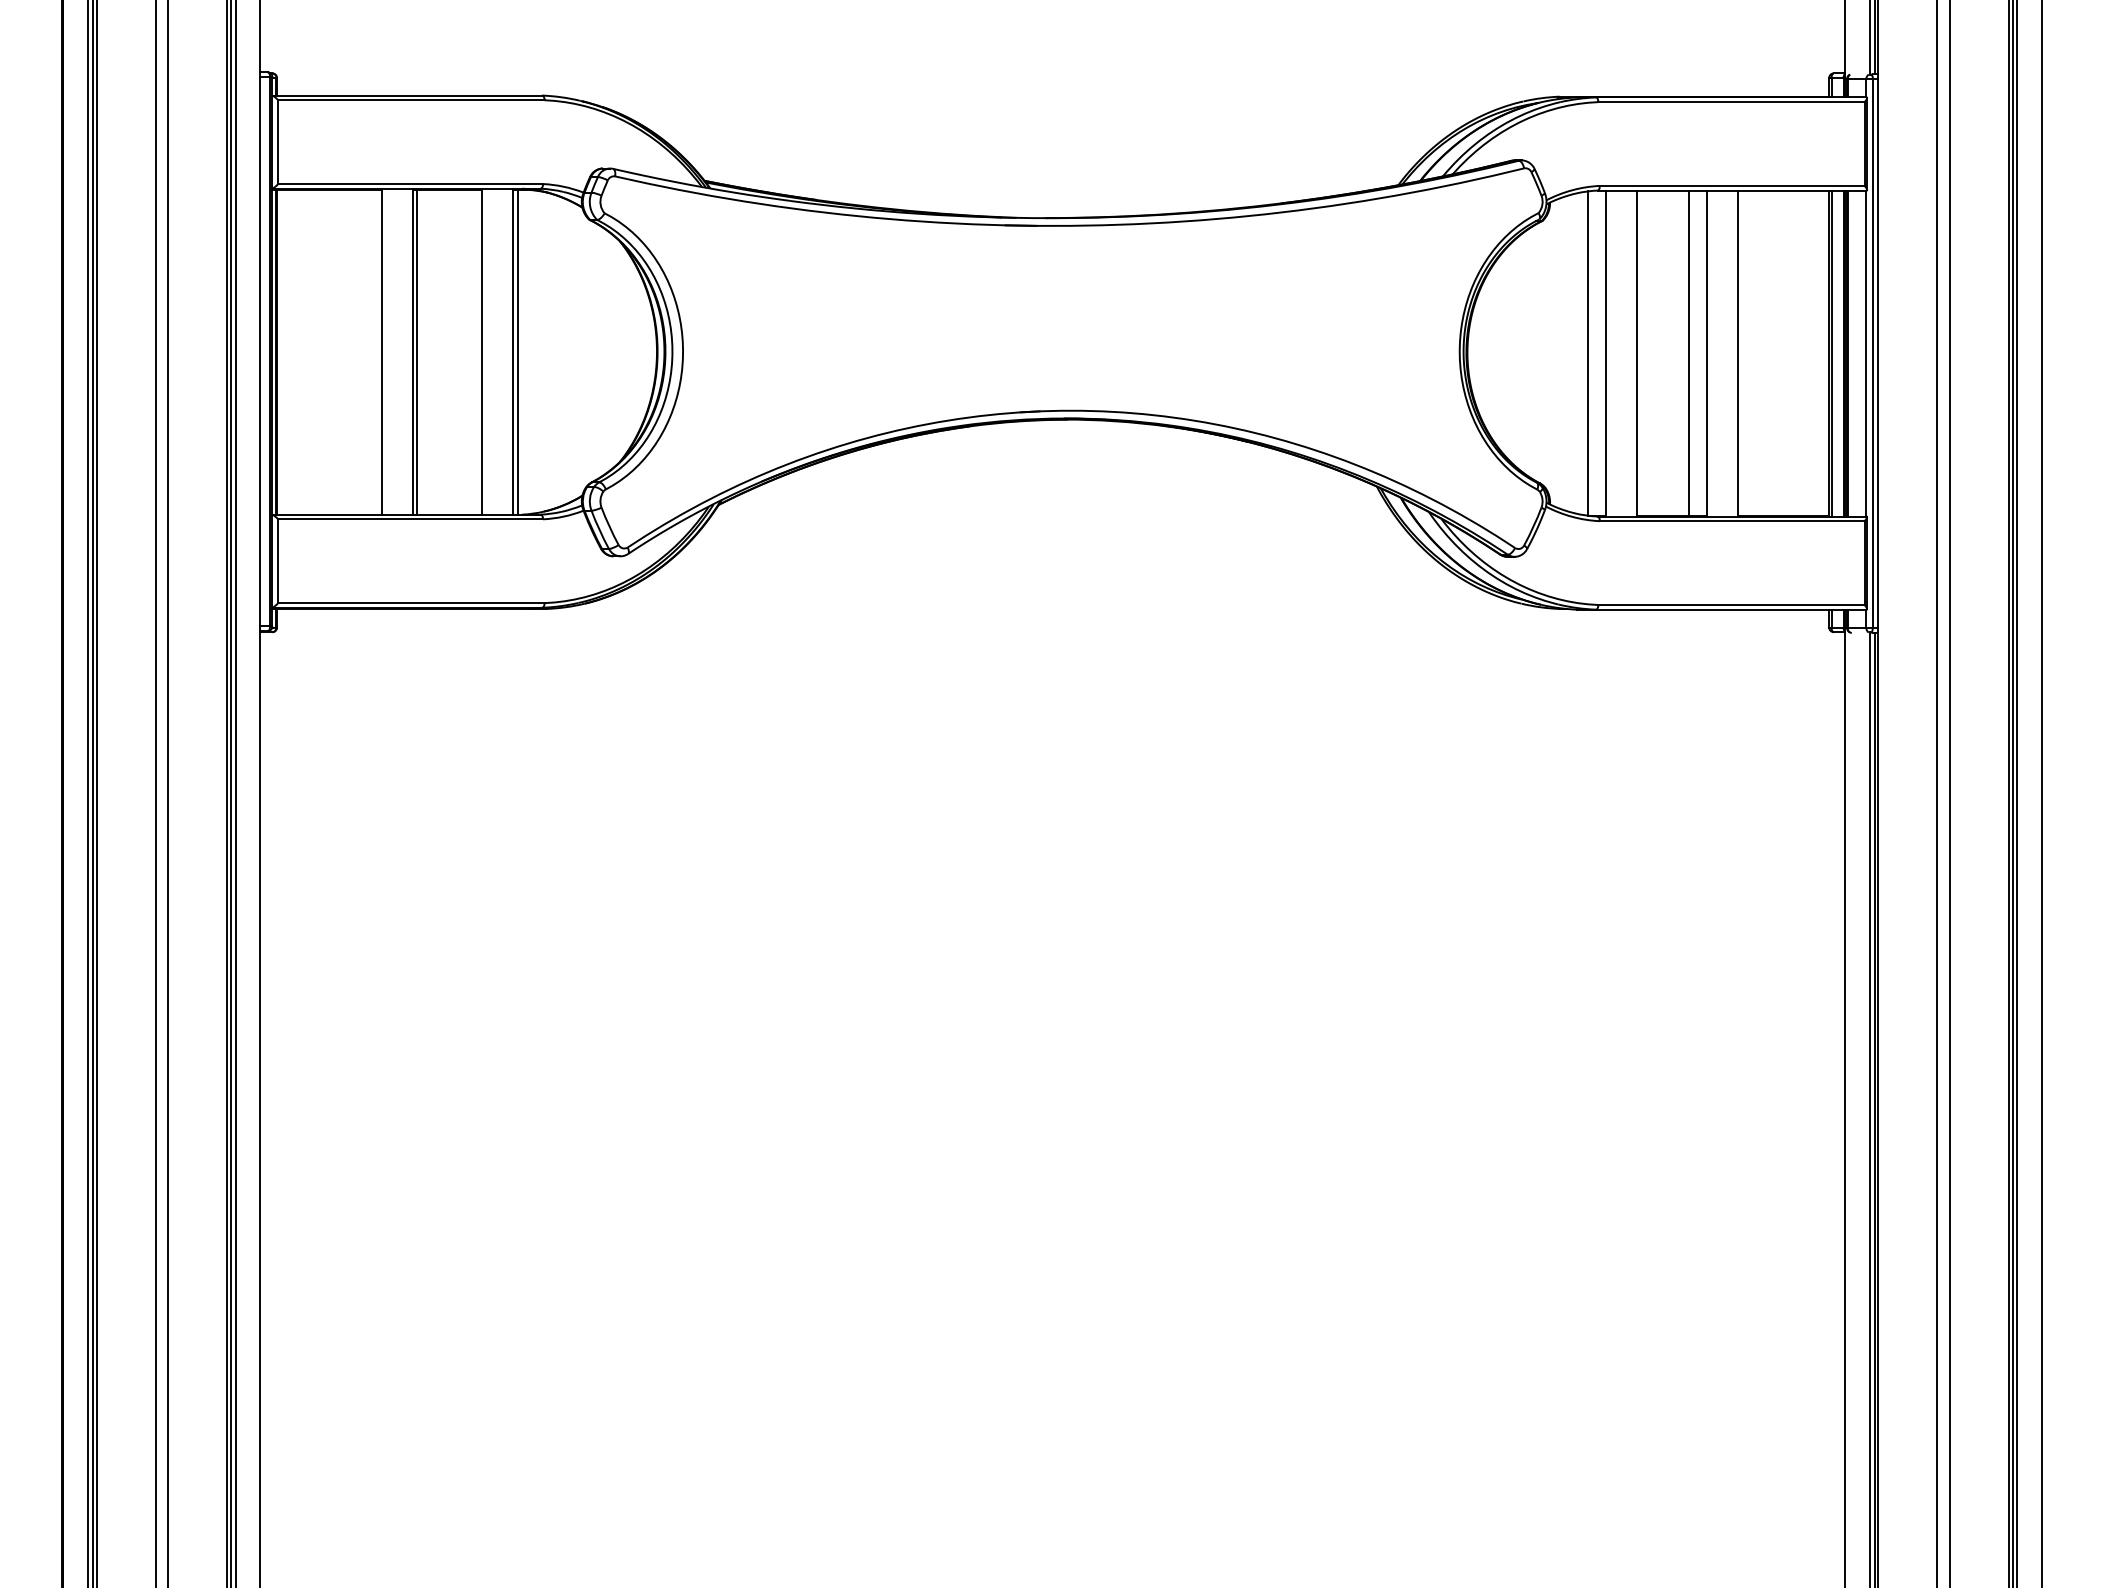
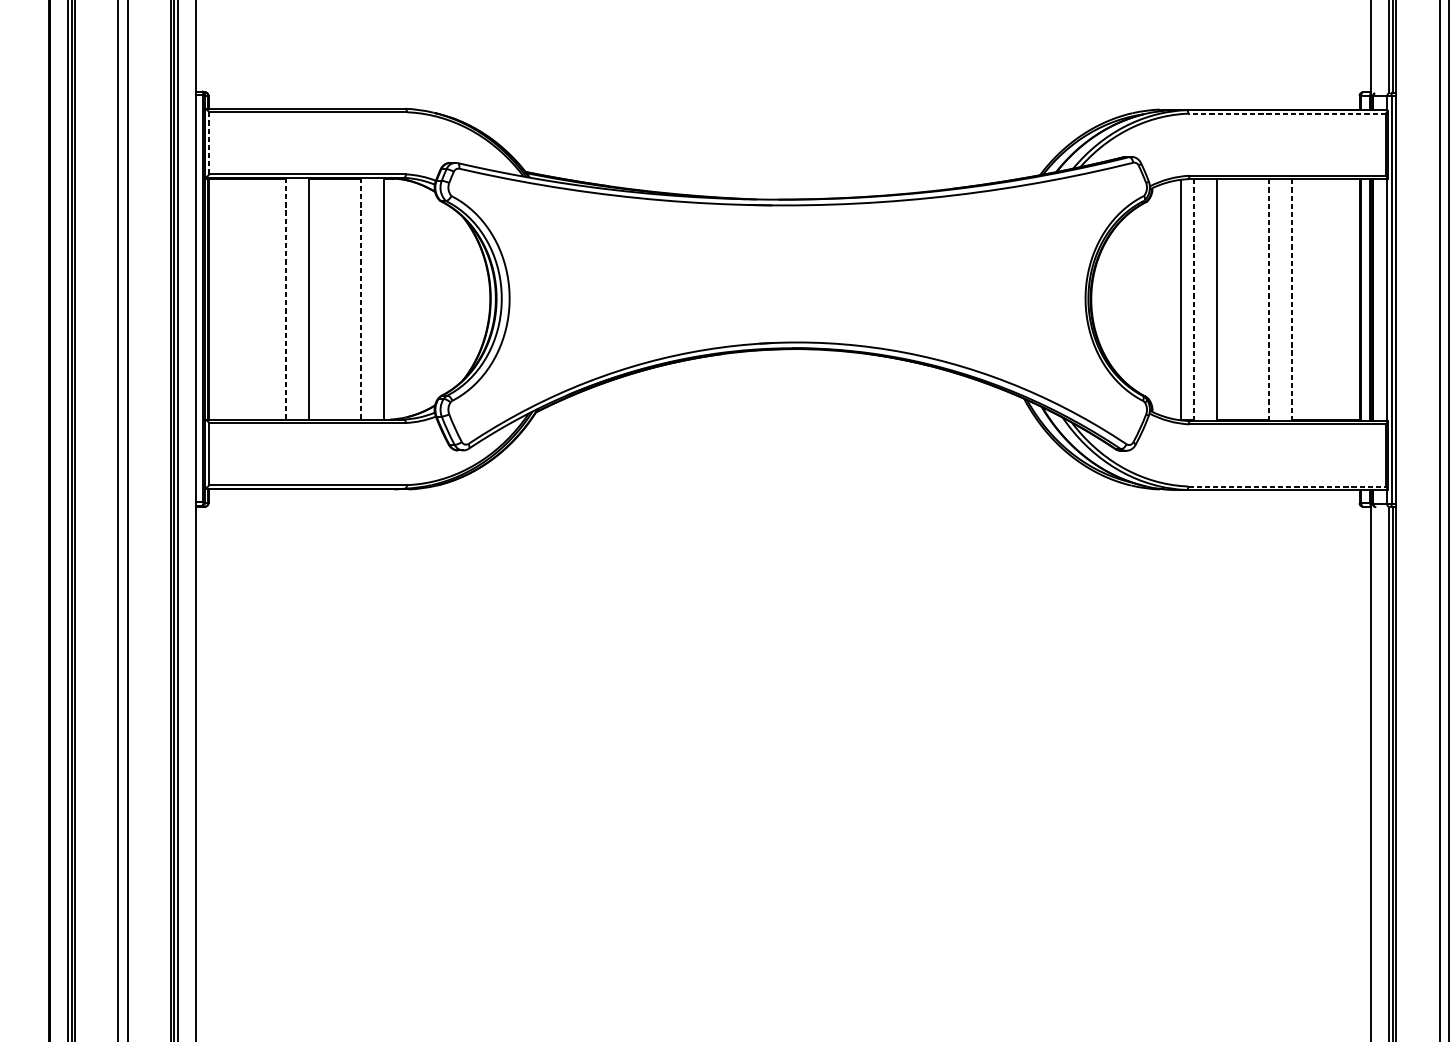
line: (1731, 102) -> (1287, 113), solid -> dashed
line: (278, 142) -> (209, 143), solid -> dashed
line: (381, 351) -> (286, 298), solid -> dashed
line: (417, 351) -> (312, 298), removed
line: (482, 351) -> (360, 298), solid -> dashed
line: (518, 351) -> (387, 298), removed
line: (1689, 352) -> (1255, 299), removed
line: (1606, 353) -> (1194, 300), solid -> dashed
line: (1707, 353) -> (1269, 300), solid -> dashed
line: (1738, 353) -> (1292, 300), solid -> dashed
line: (1732, 605) -> (1287, 486), solid -> dashed

